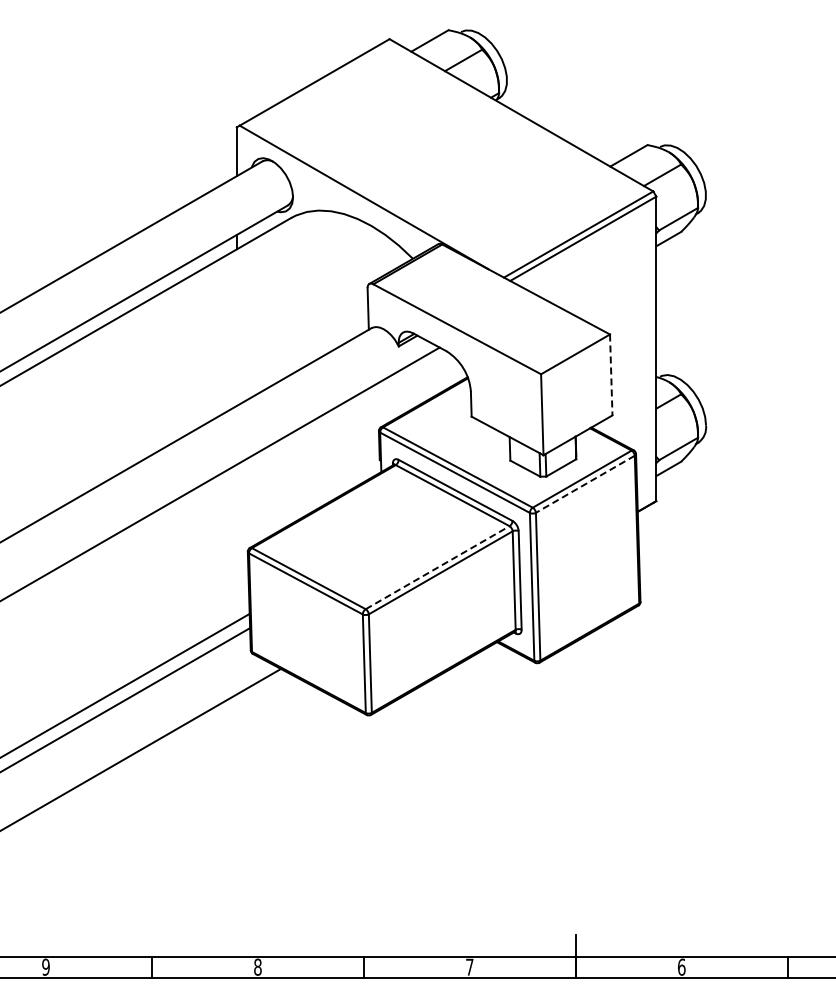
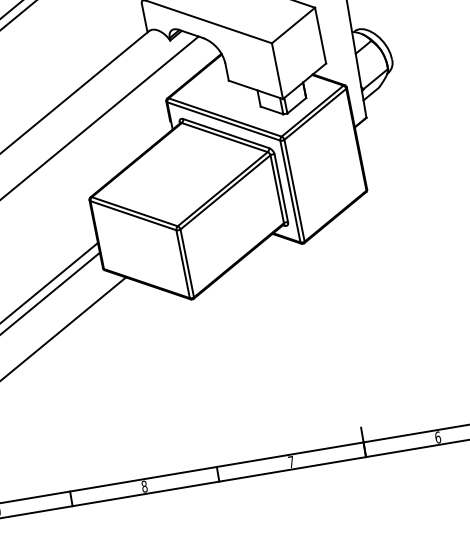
line: (611, 375) -> (320, 35), dashed -> solid
line: (584, 484) -> (314, 114), dashed -> solid
line: (438, 567) -> (223, 188), dashed -> solid

